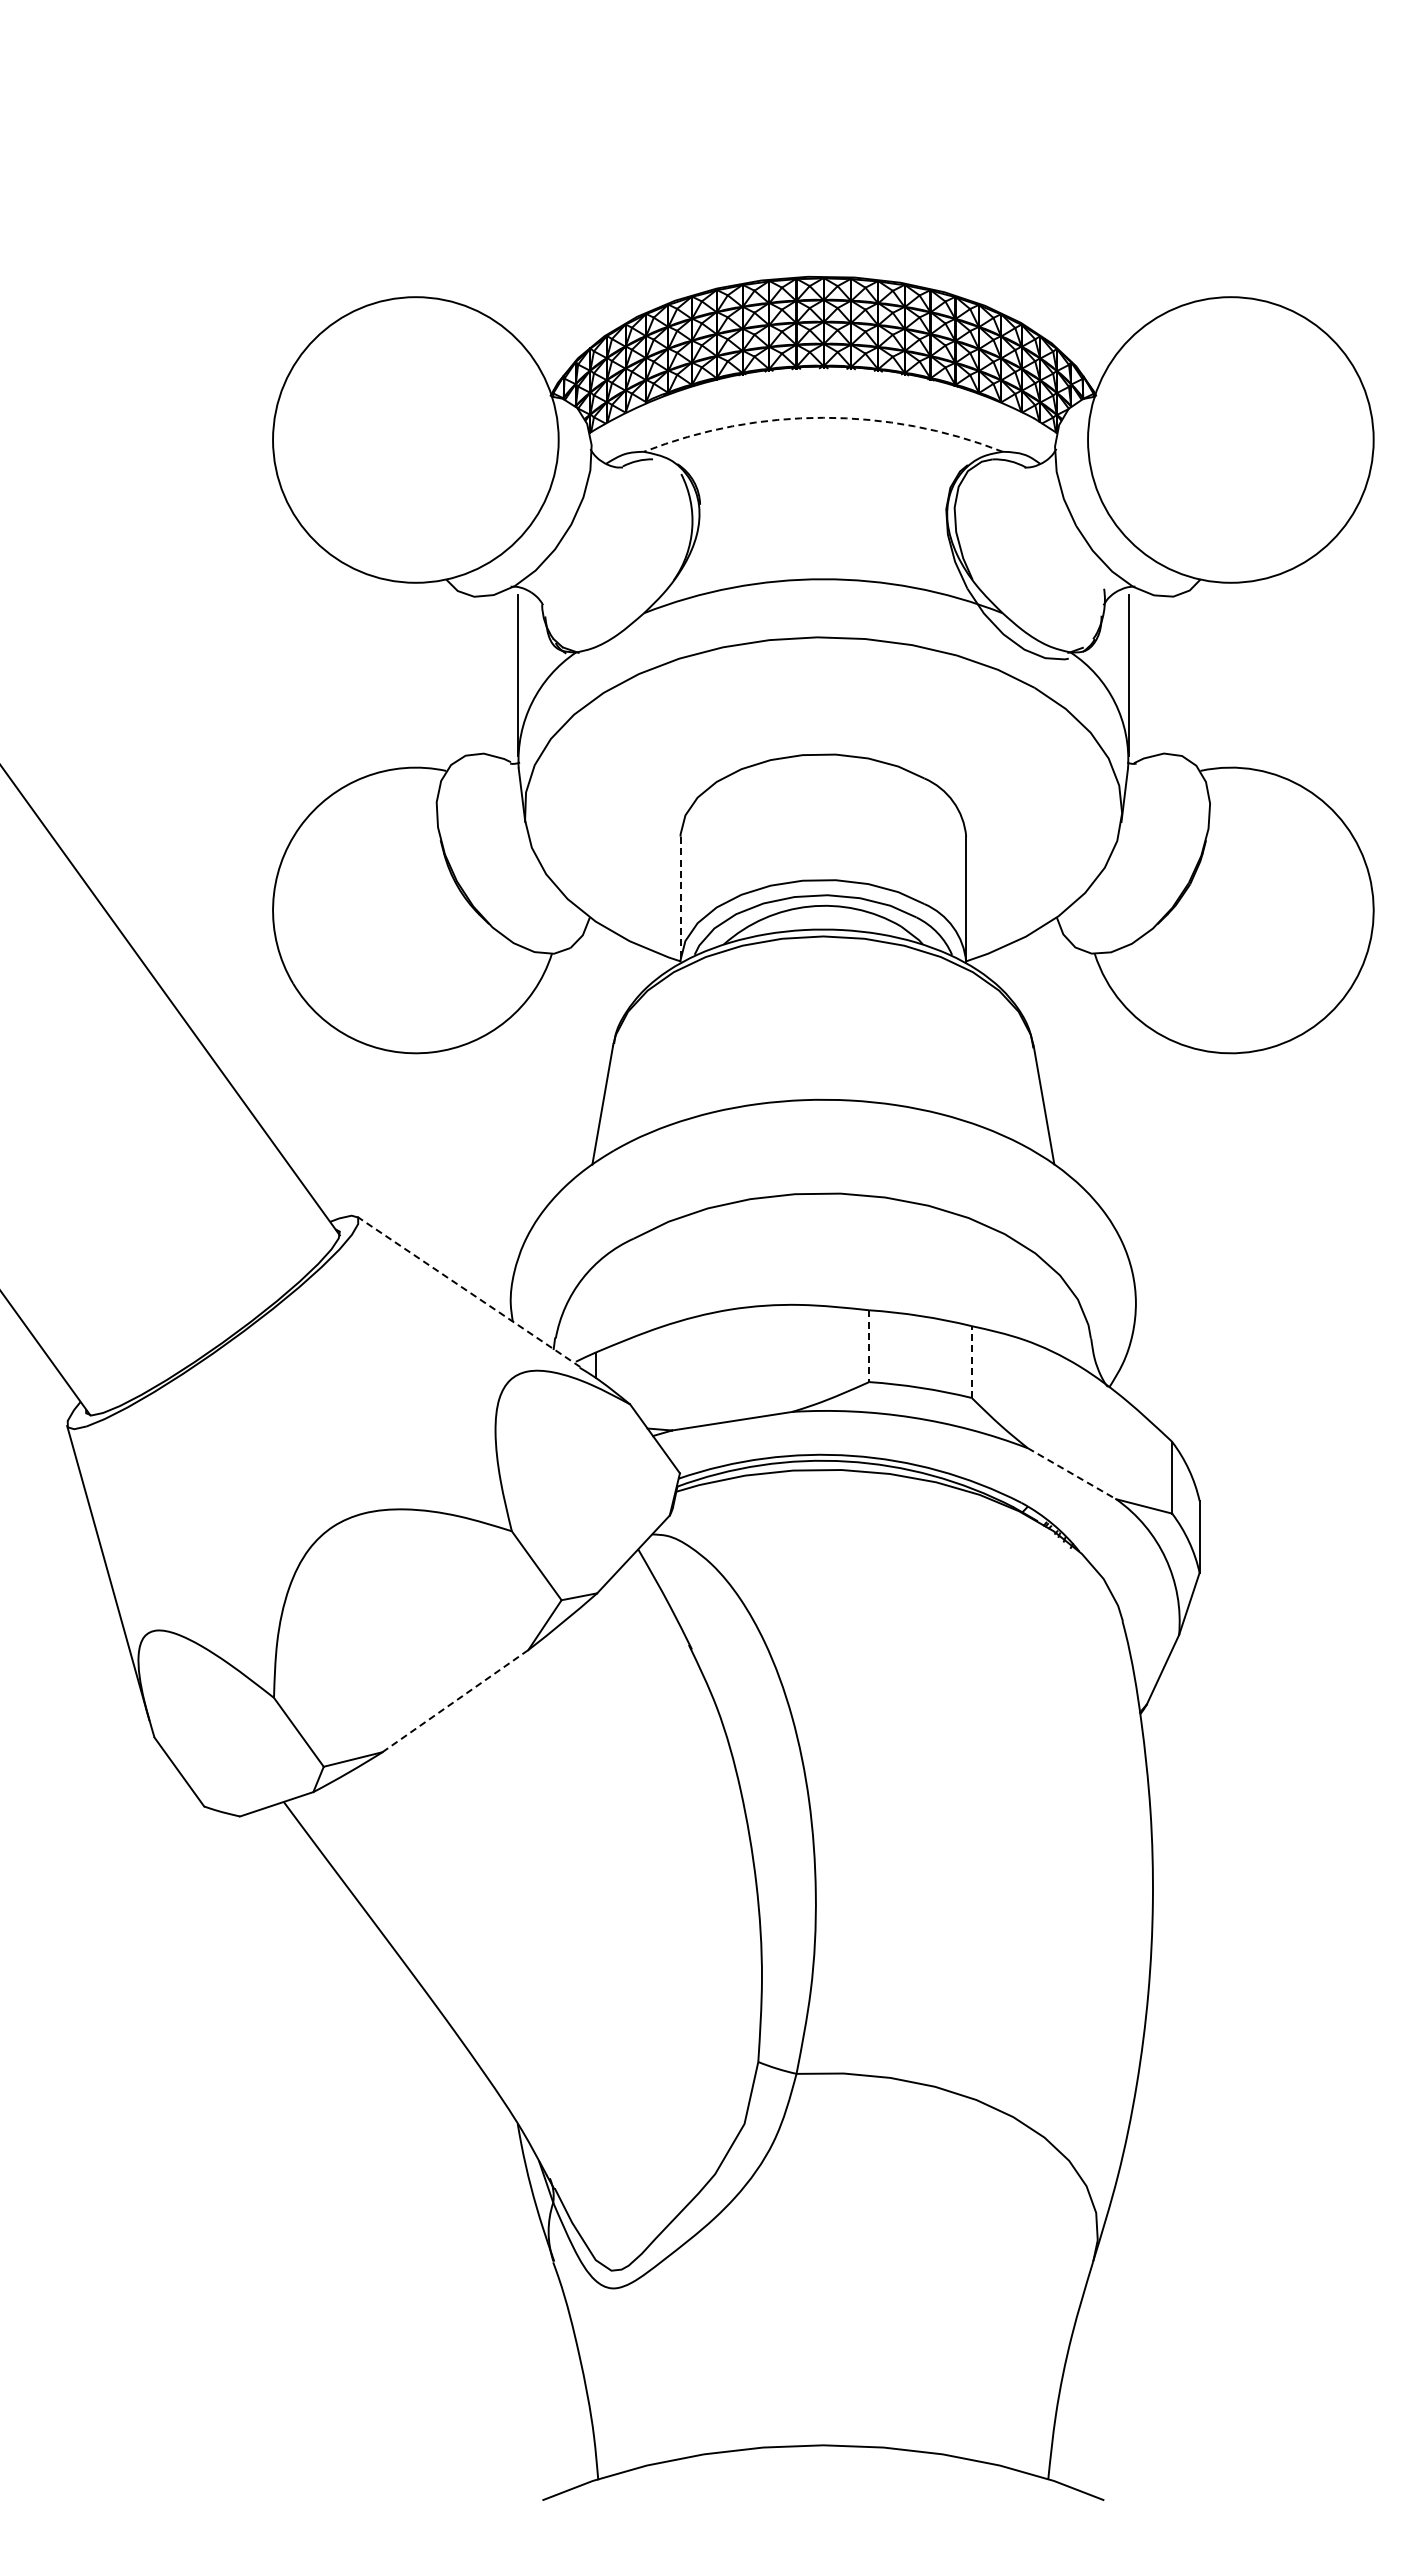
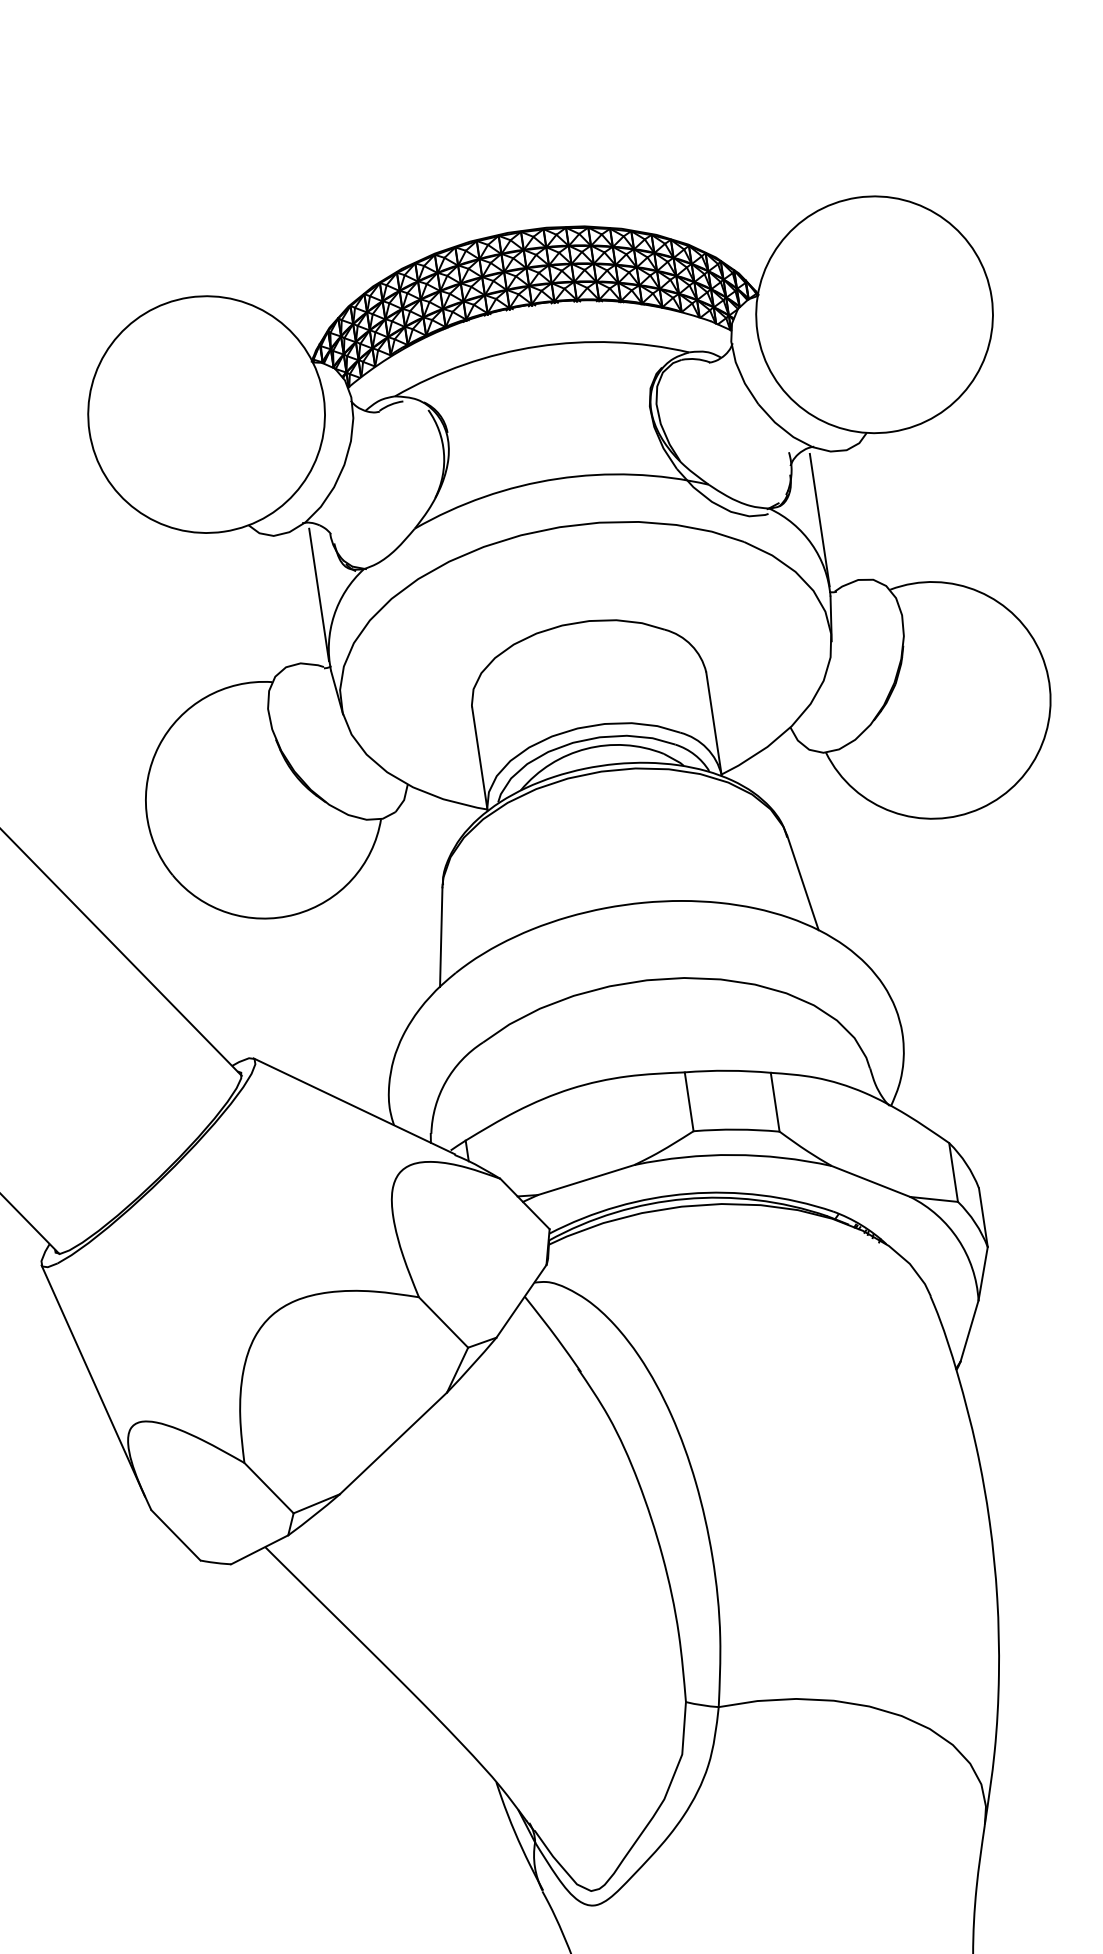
arc: (823, 417) -> (537, 346), dashed -> solid
line: (680, 899) -> (479, 758), dashed -> solid
line: (468, 1291) -> (354, 1106), dashed -> solid
line: (869, 1346) -> (689, 1102), dashed -> solid
line: (971, 1362) -> (775, 1102), dashed -> solid
line: (1071, 1473) -> (870, 1181), dashed -> solid
line: (455, 1700) -> (393, 1442), dashed -> solid

